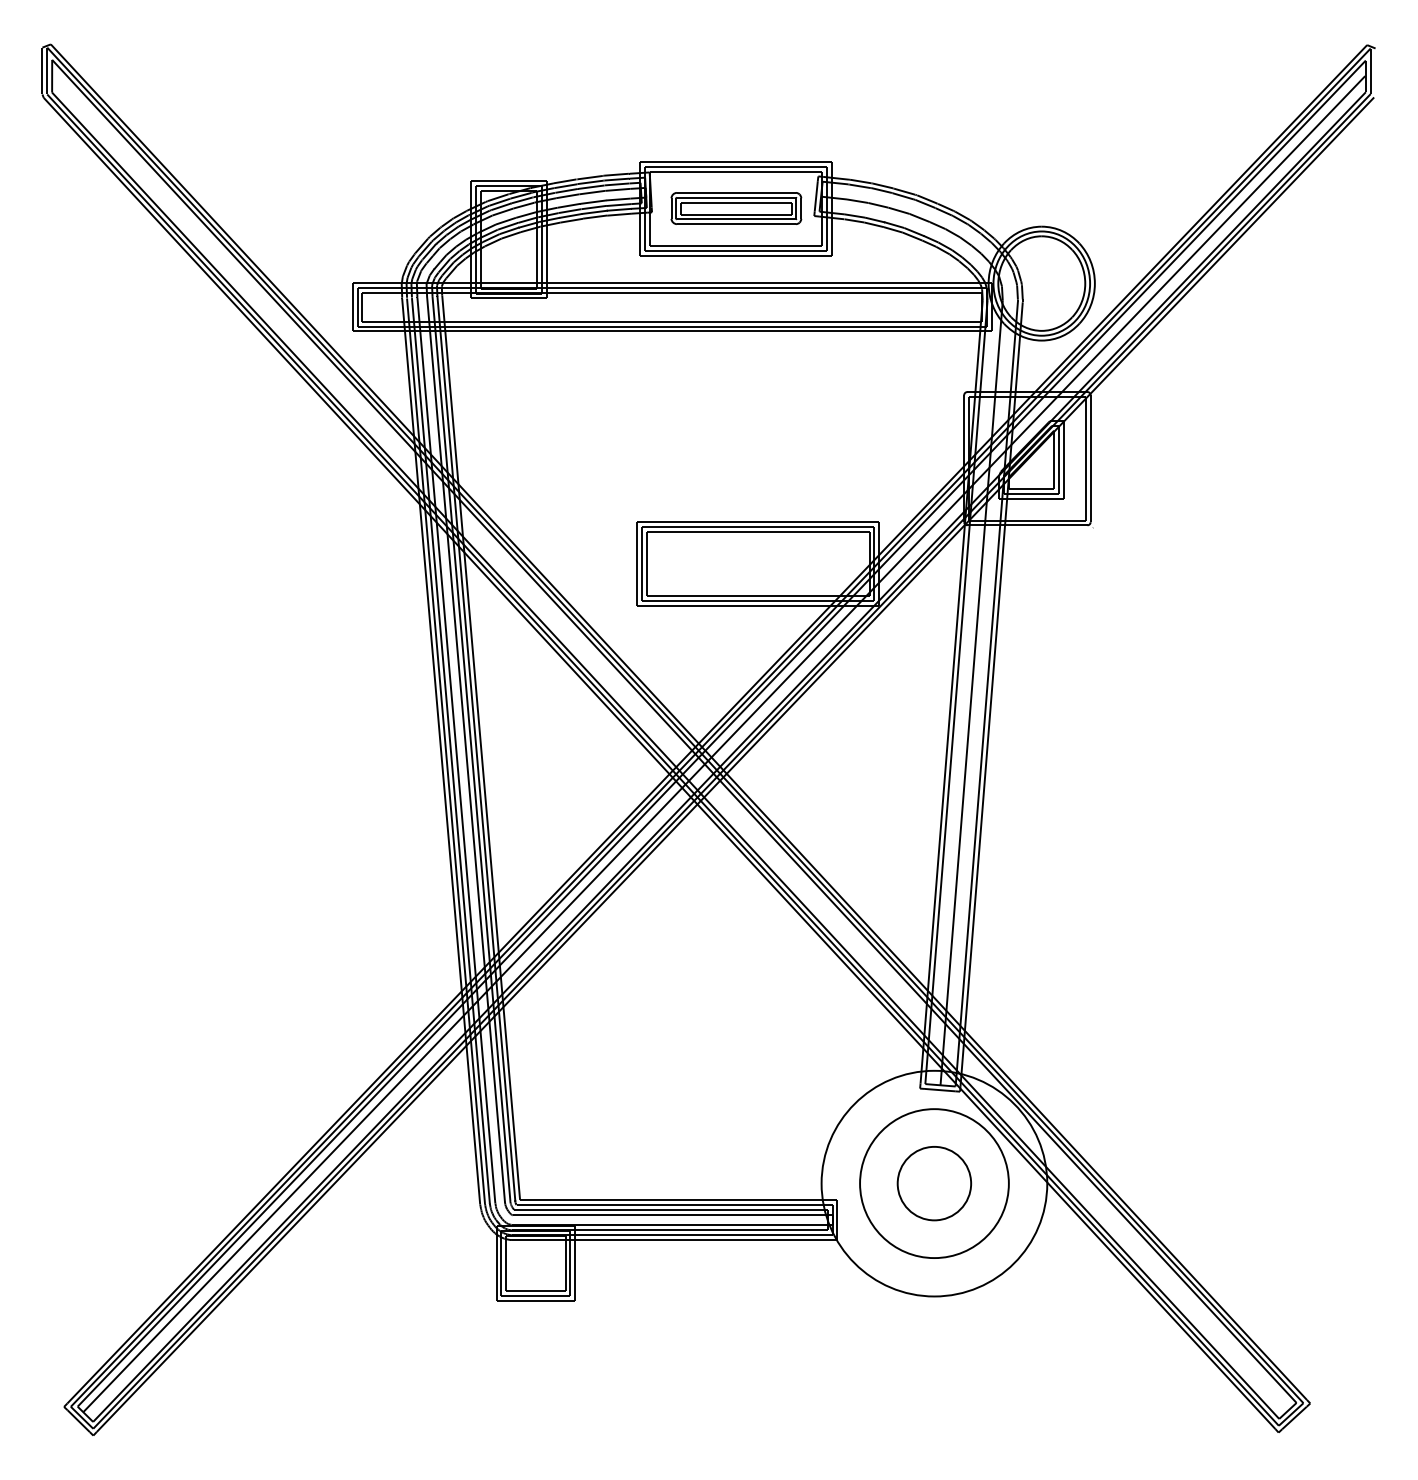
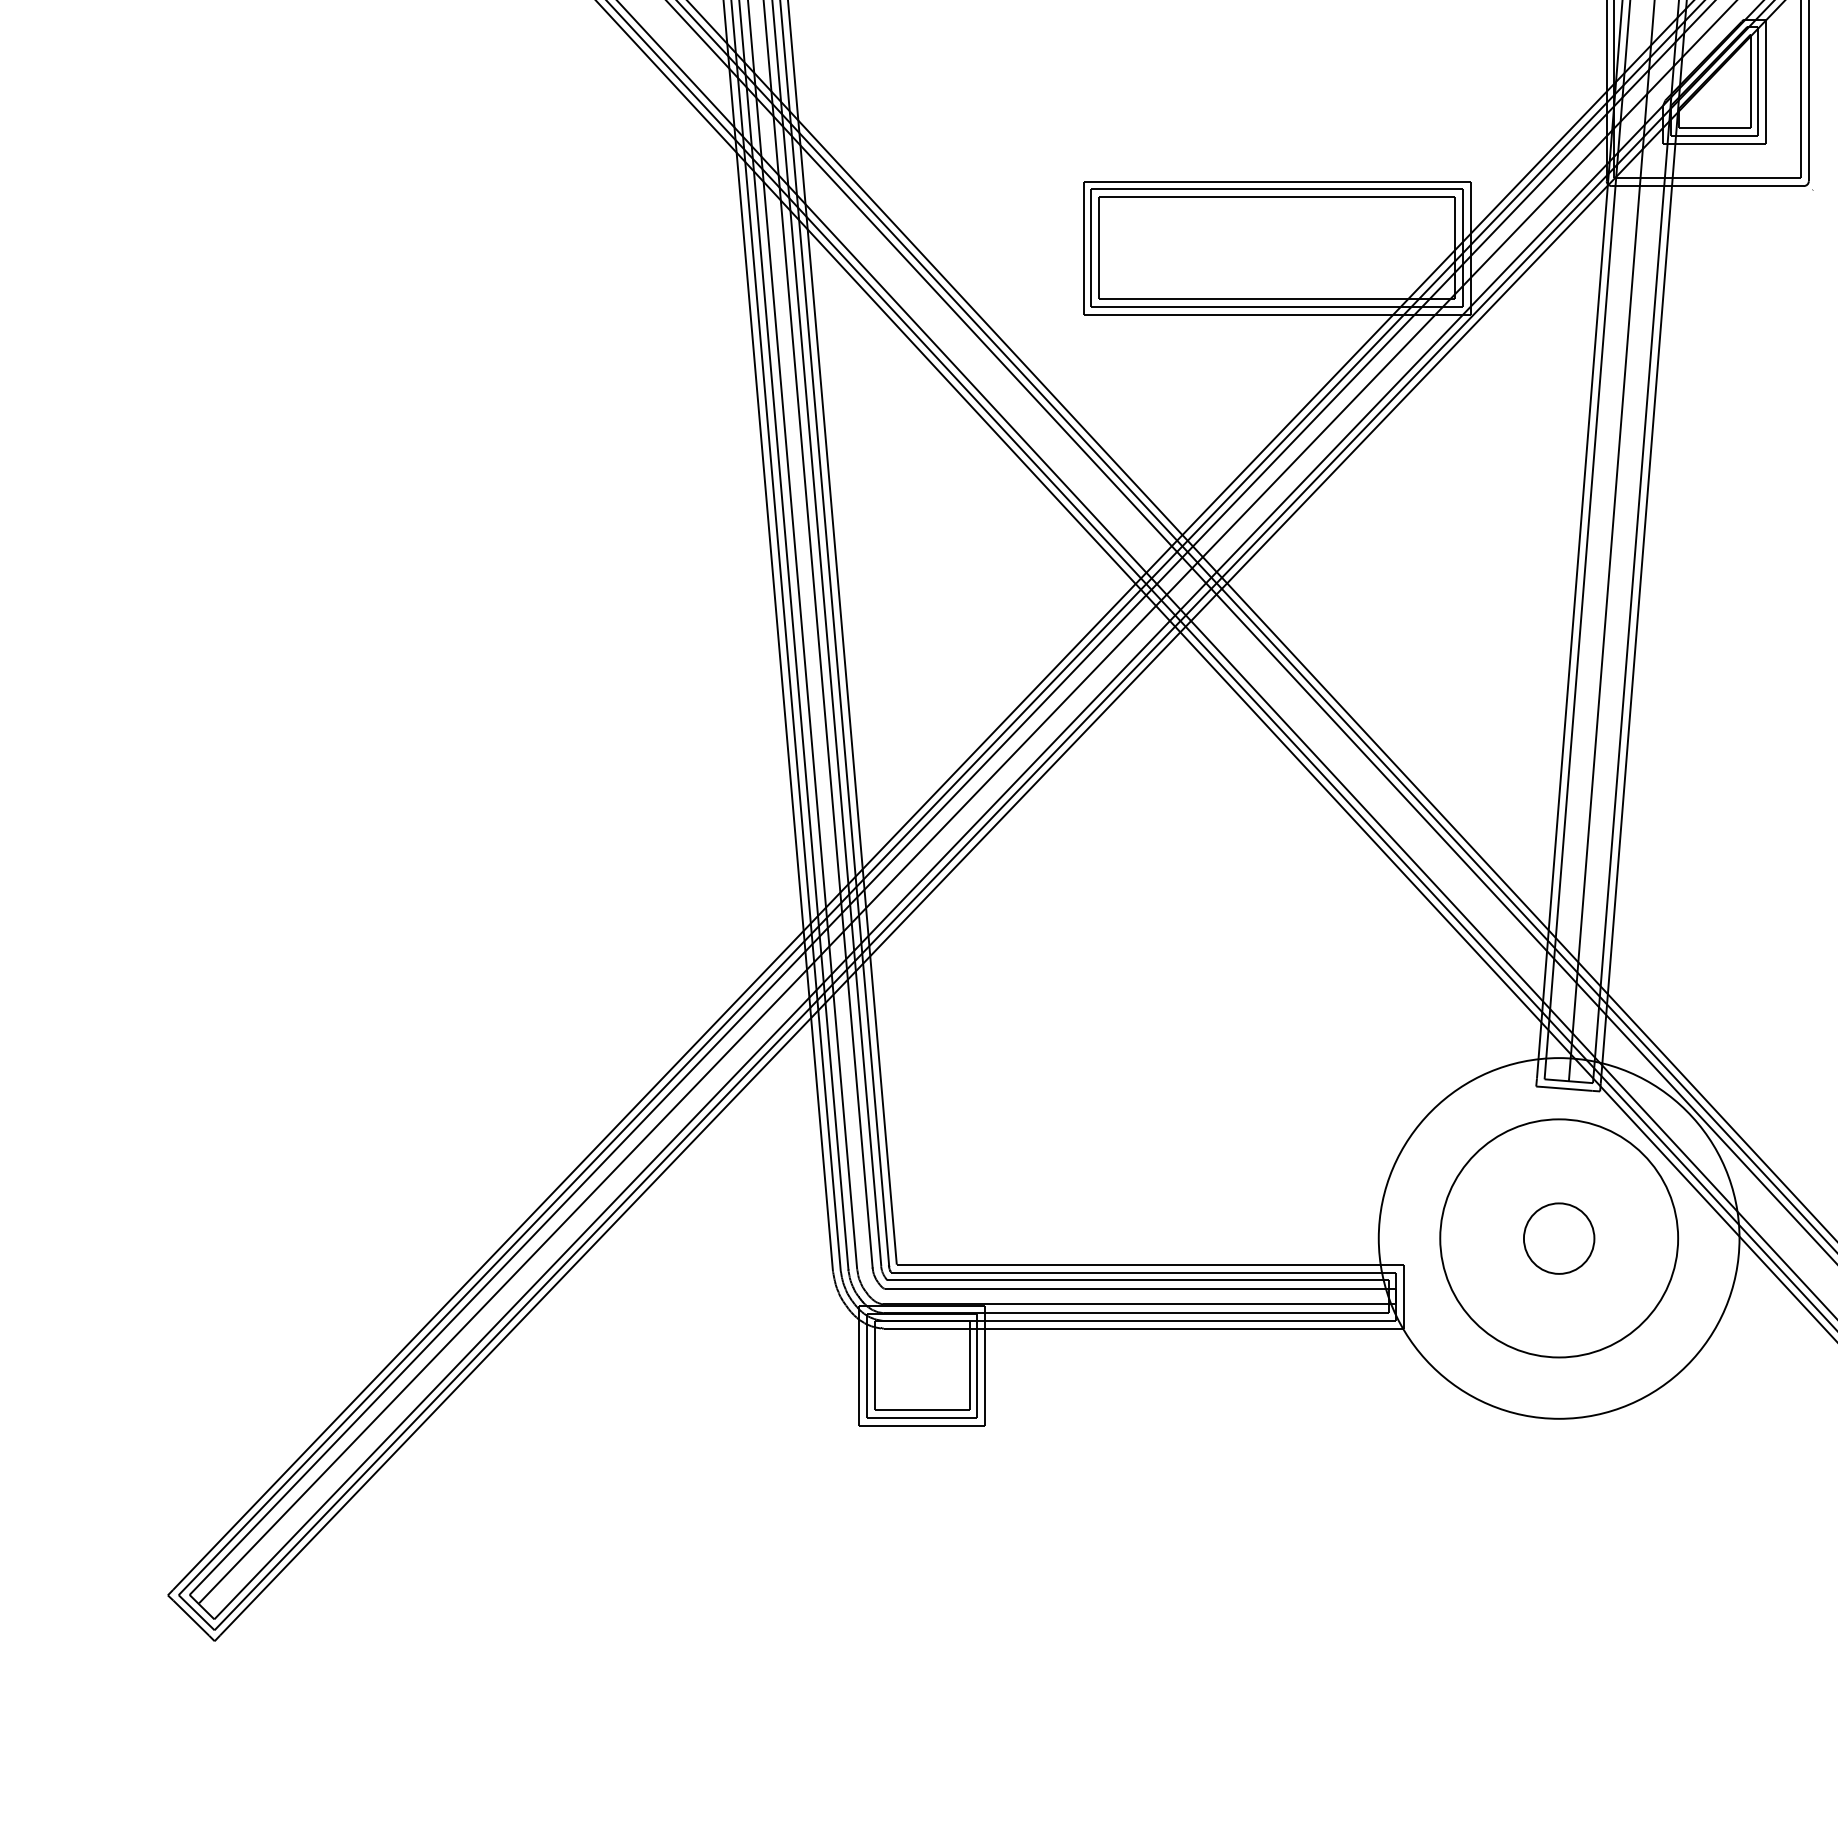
part: (934, 1183) -> (1559, 1238), size x0.6

